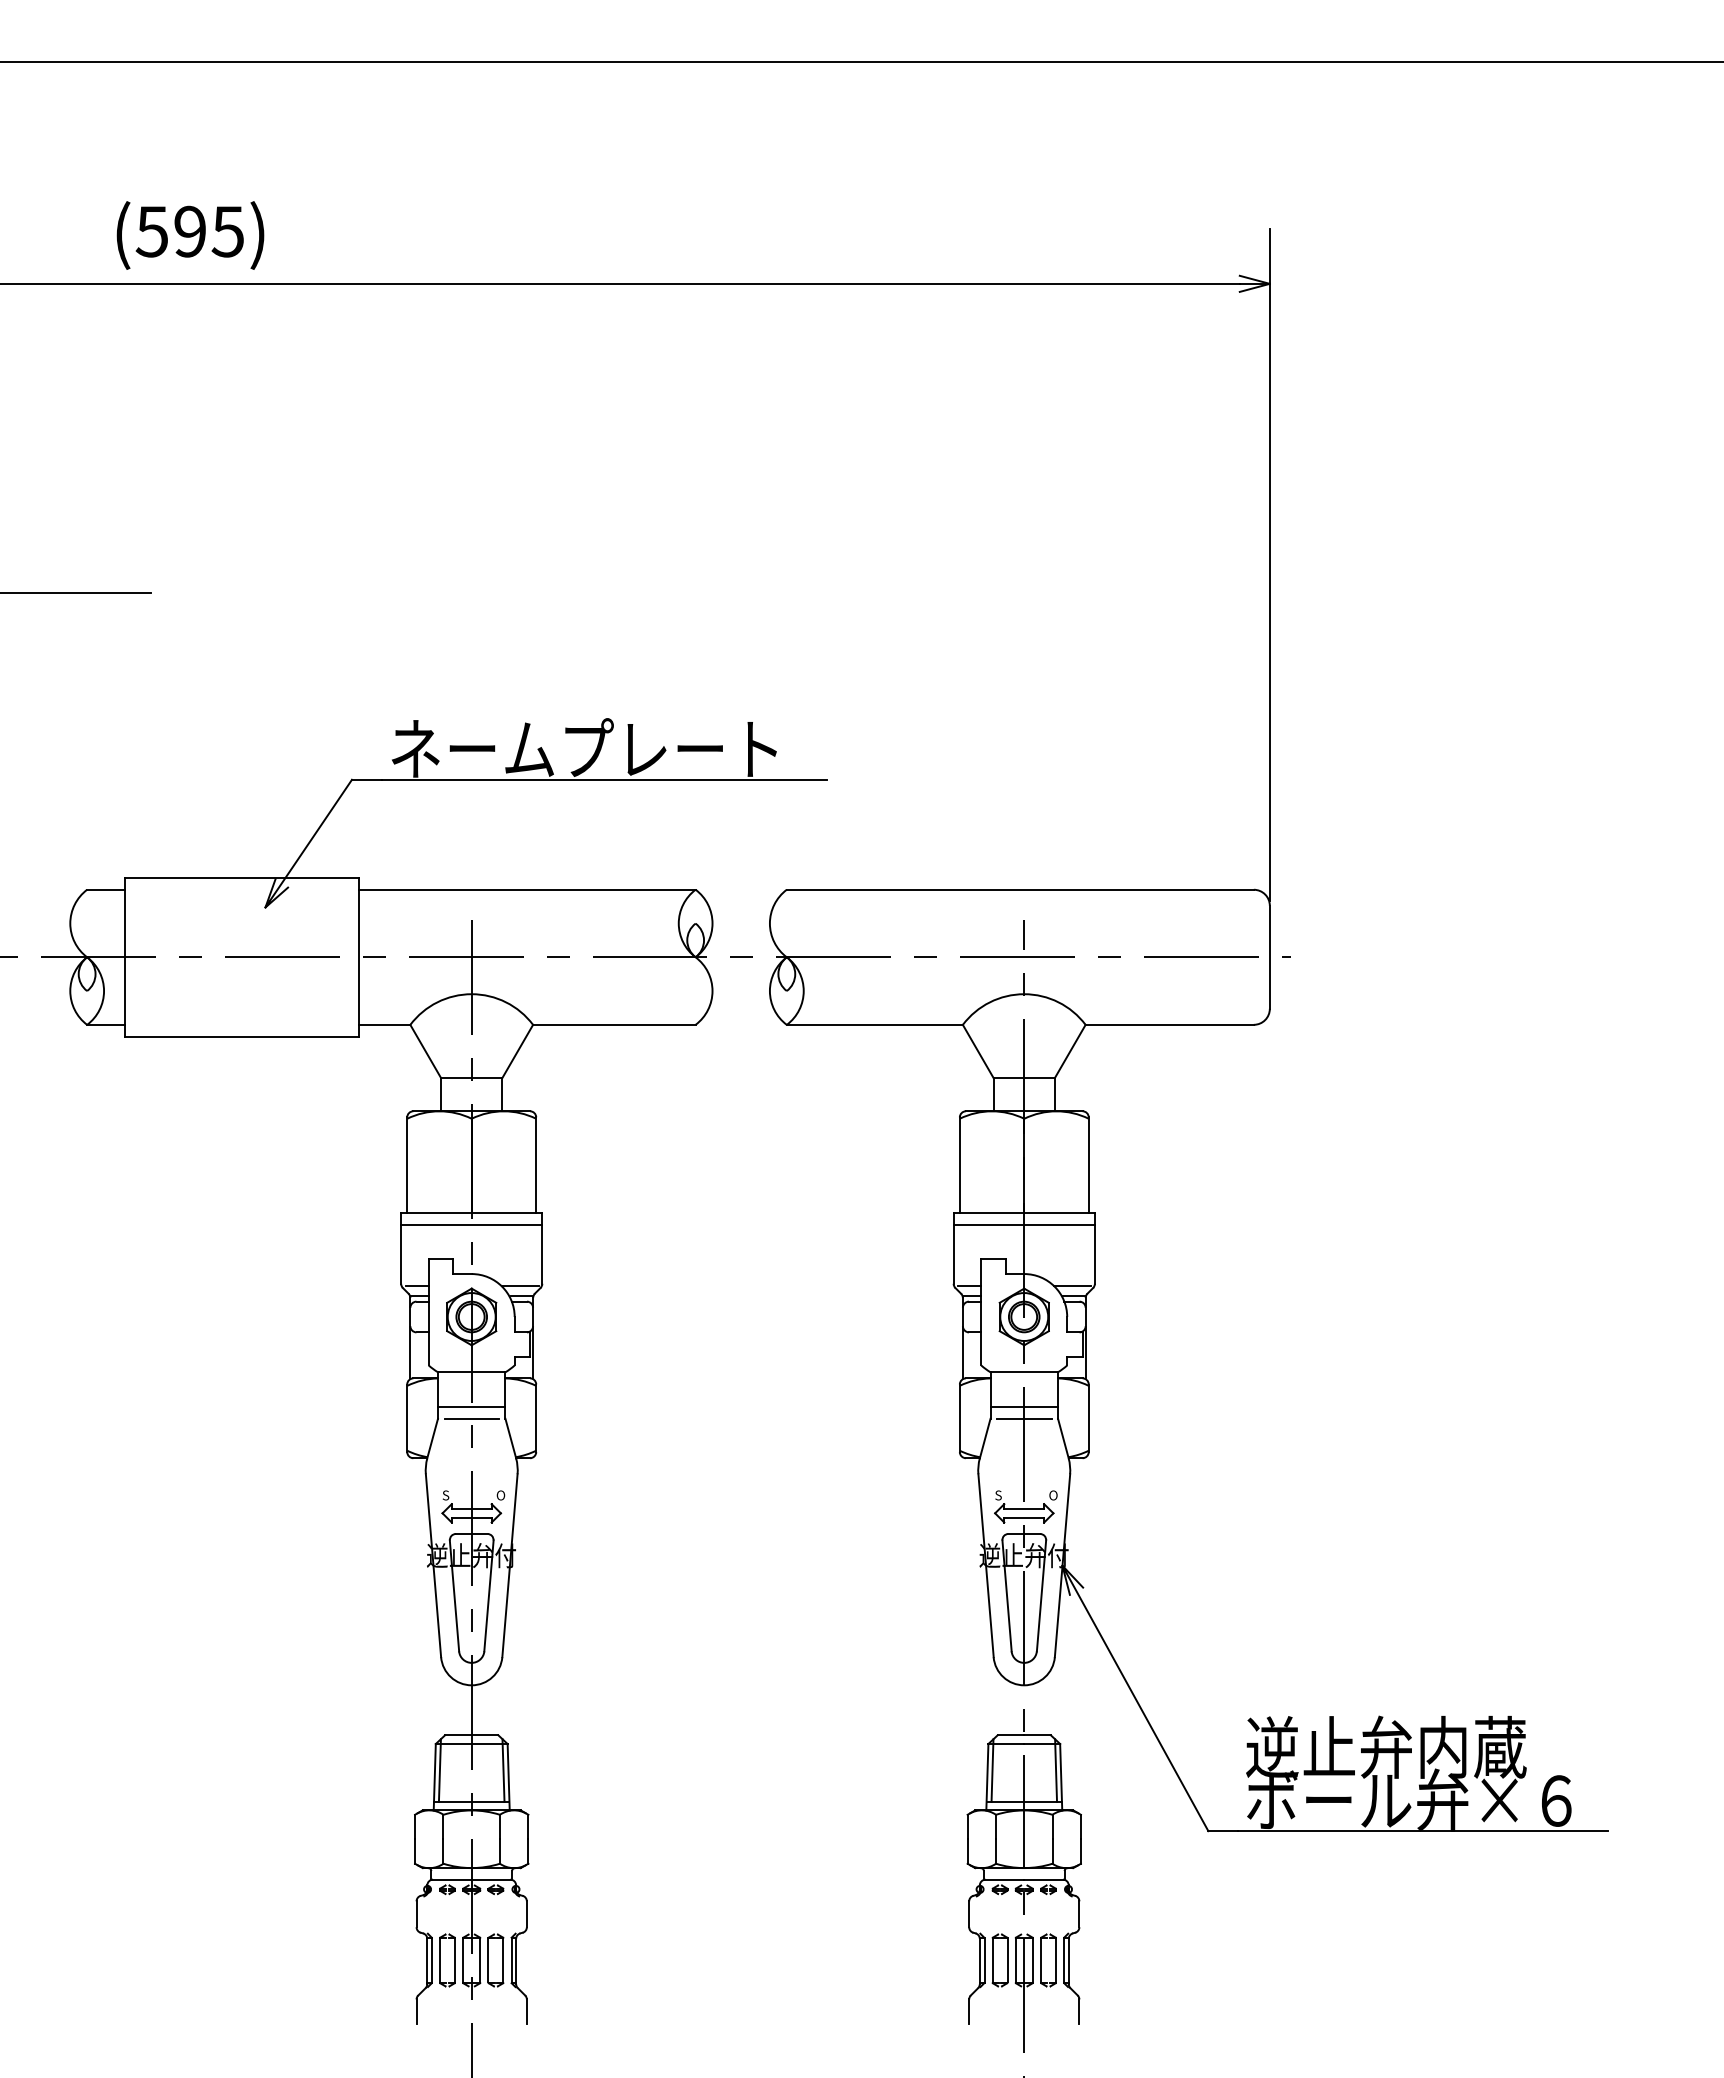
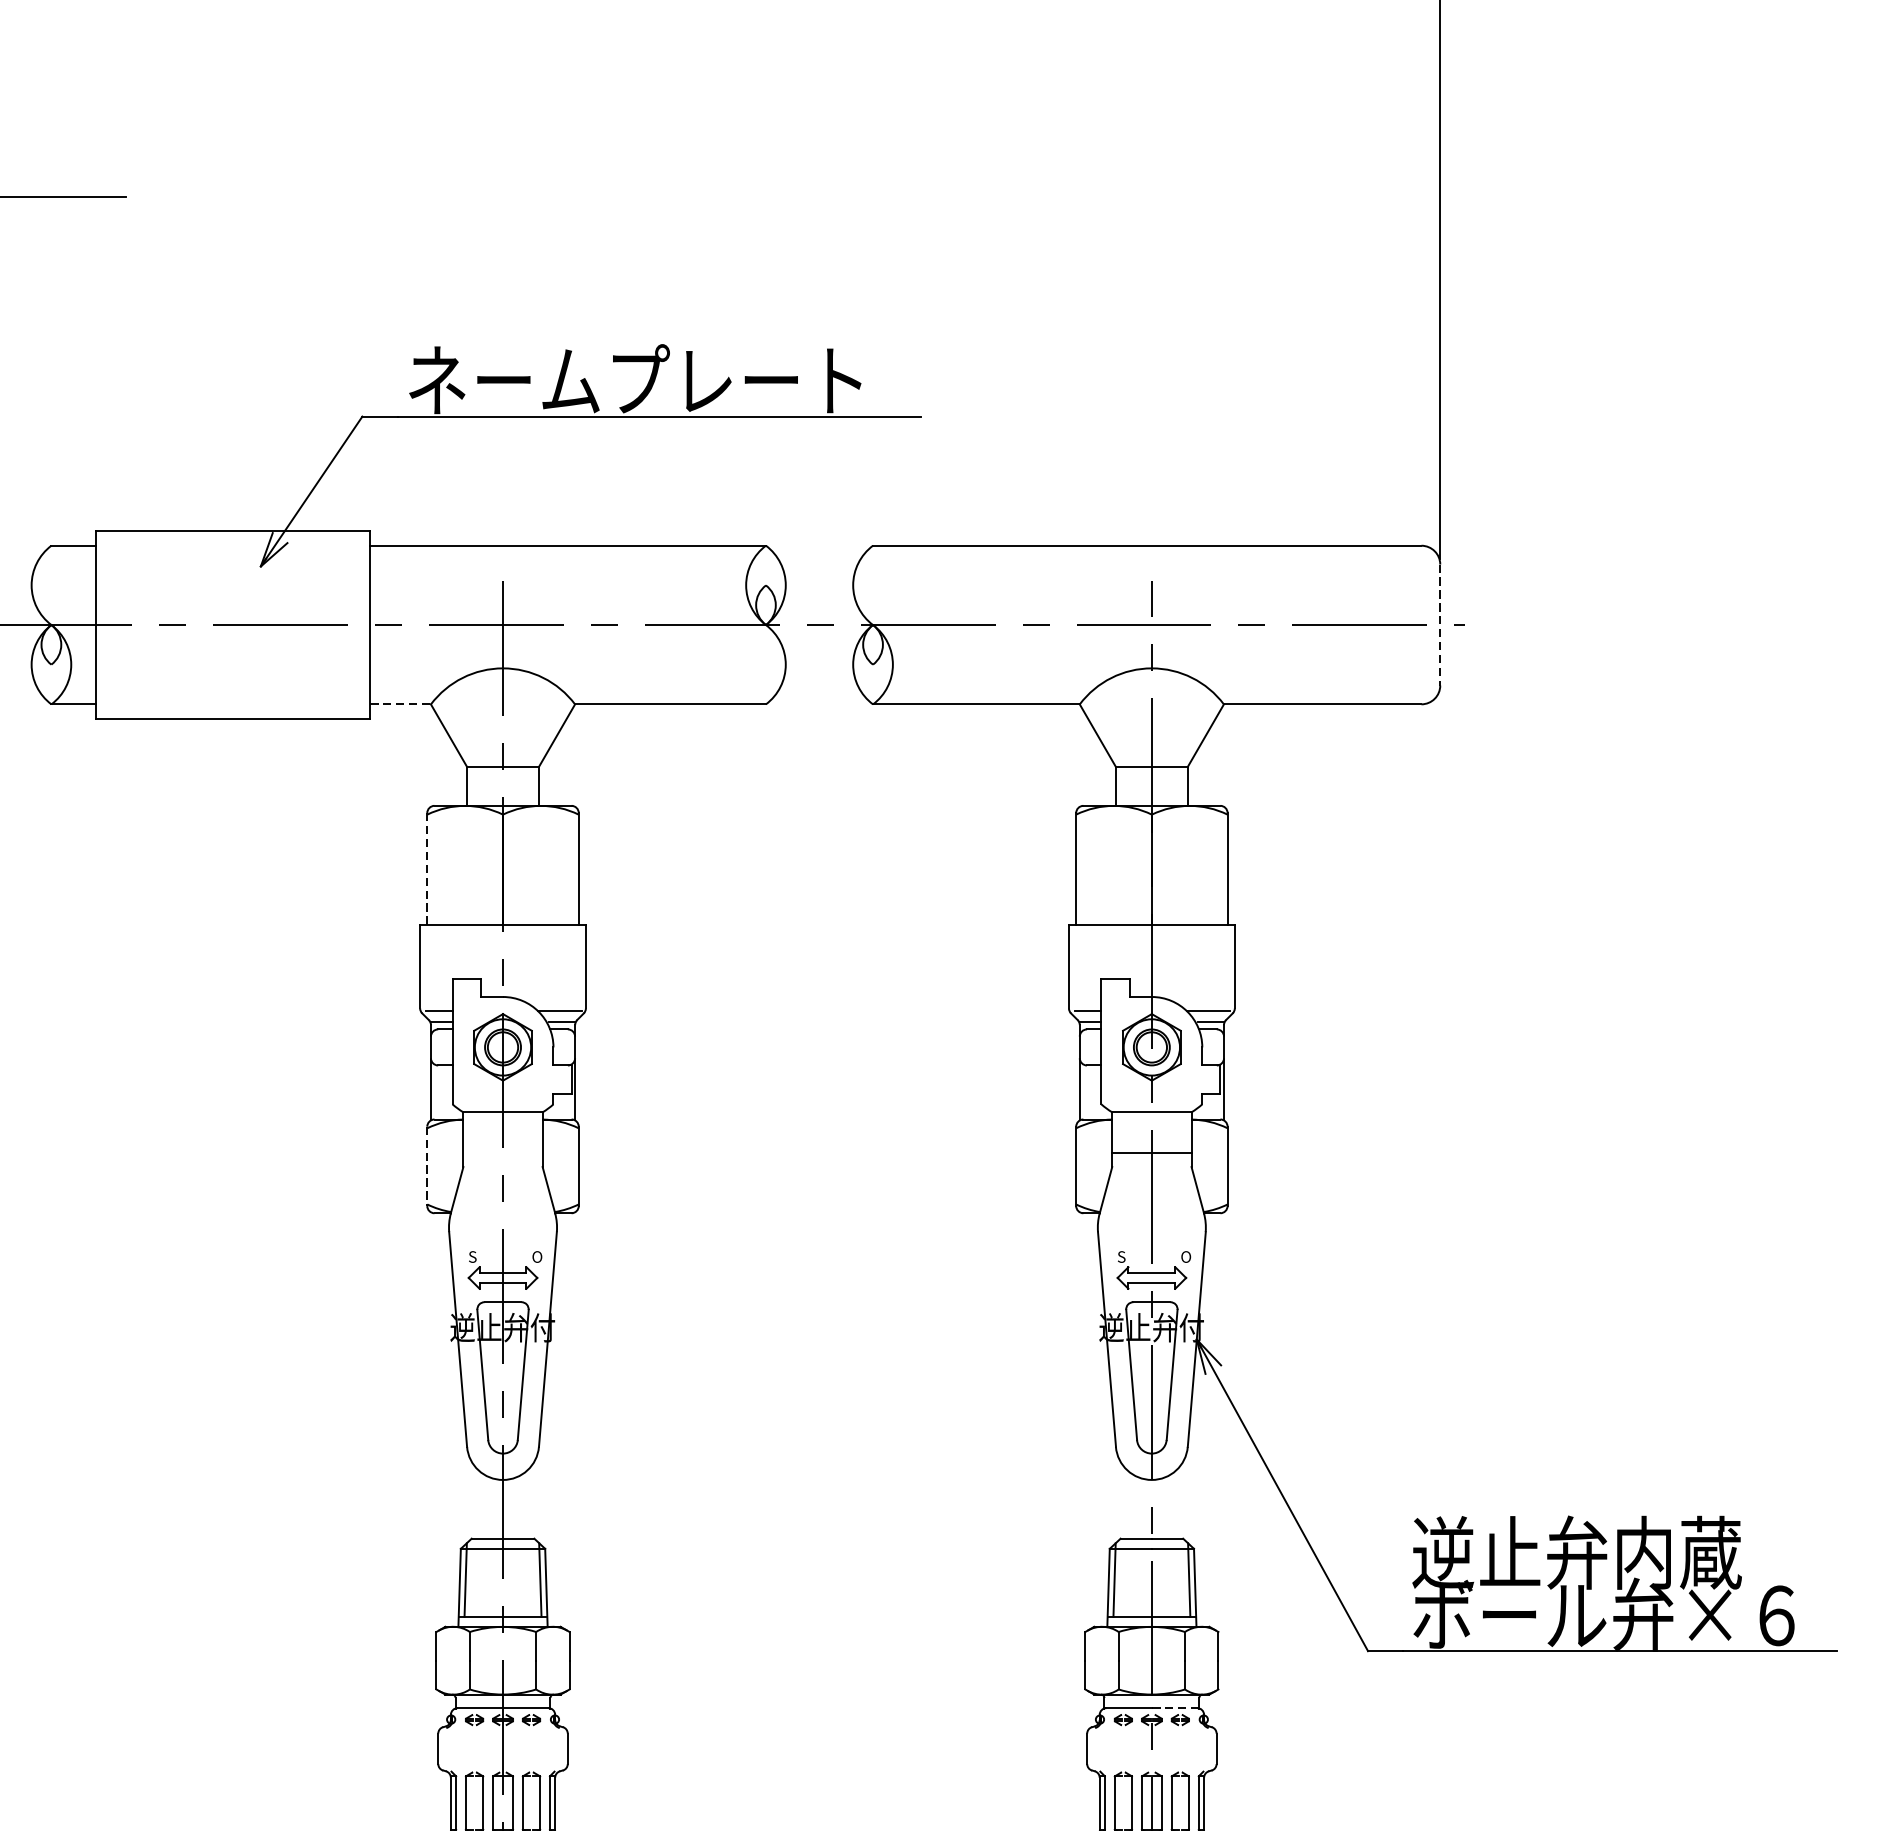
line: (1269, 957) -> (1439, 625), solid -> dashed
line: (384, 1024) -> (400, 703), solid -> dashed
line: (407, 1165) -> (427, 869), solid -> dashed
line: (471, 1224) -> (502, 938), removed
line: (1023, 1224) -> (1150, 938), removed
line: (471, 1407) -> (502, 1153), removed
line: (407, 1418) -> (427, 1166), solid -> dashed
line: (471, 1418) -> (502, 1166), removed
line: (1024, 1418) -> (1152, 1166), removed
line: (1043, 1879) -> (1174, 1707), solid -> dashed

